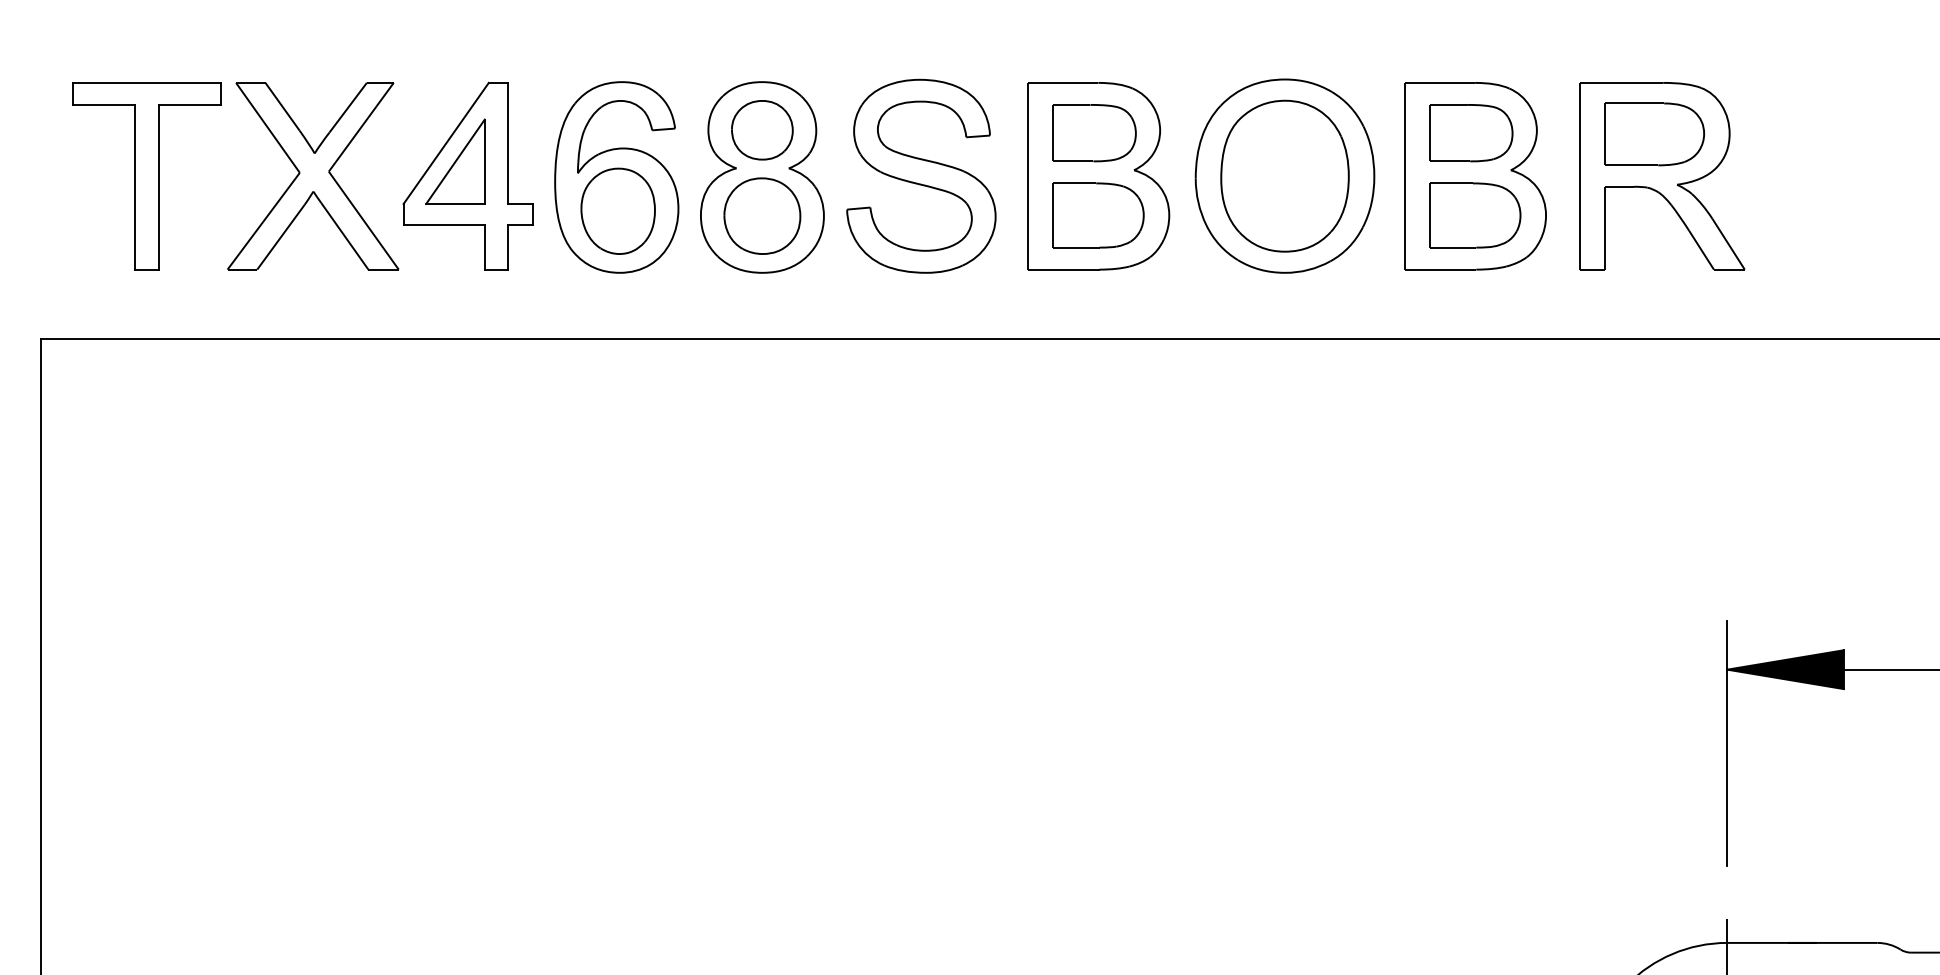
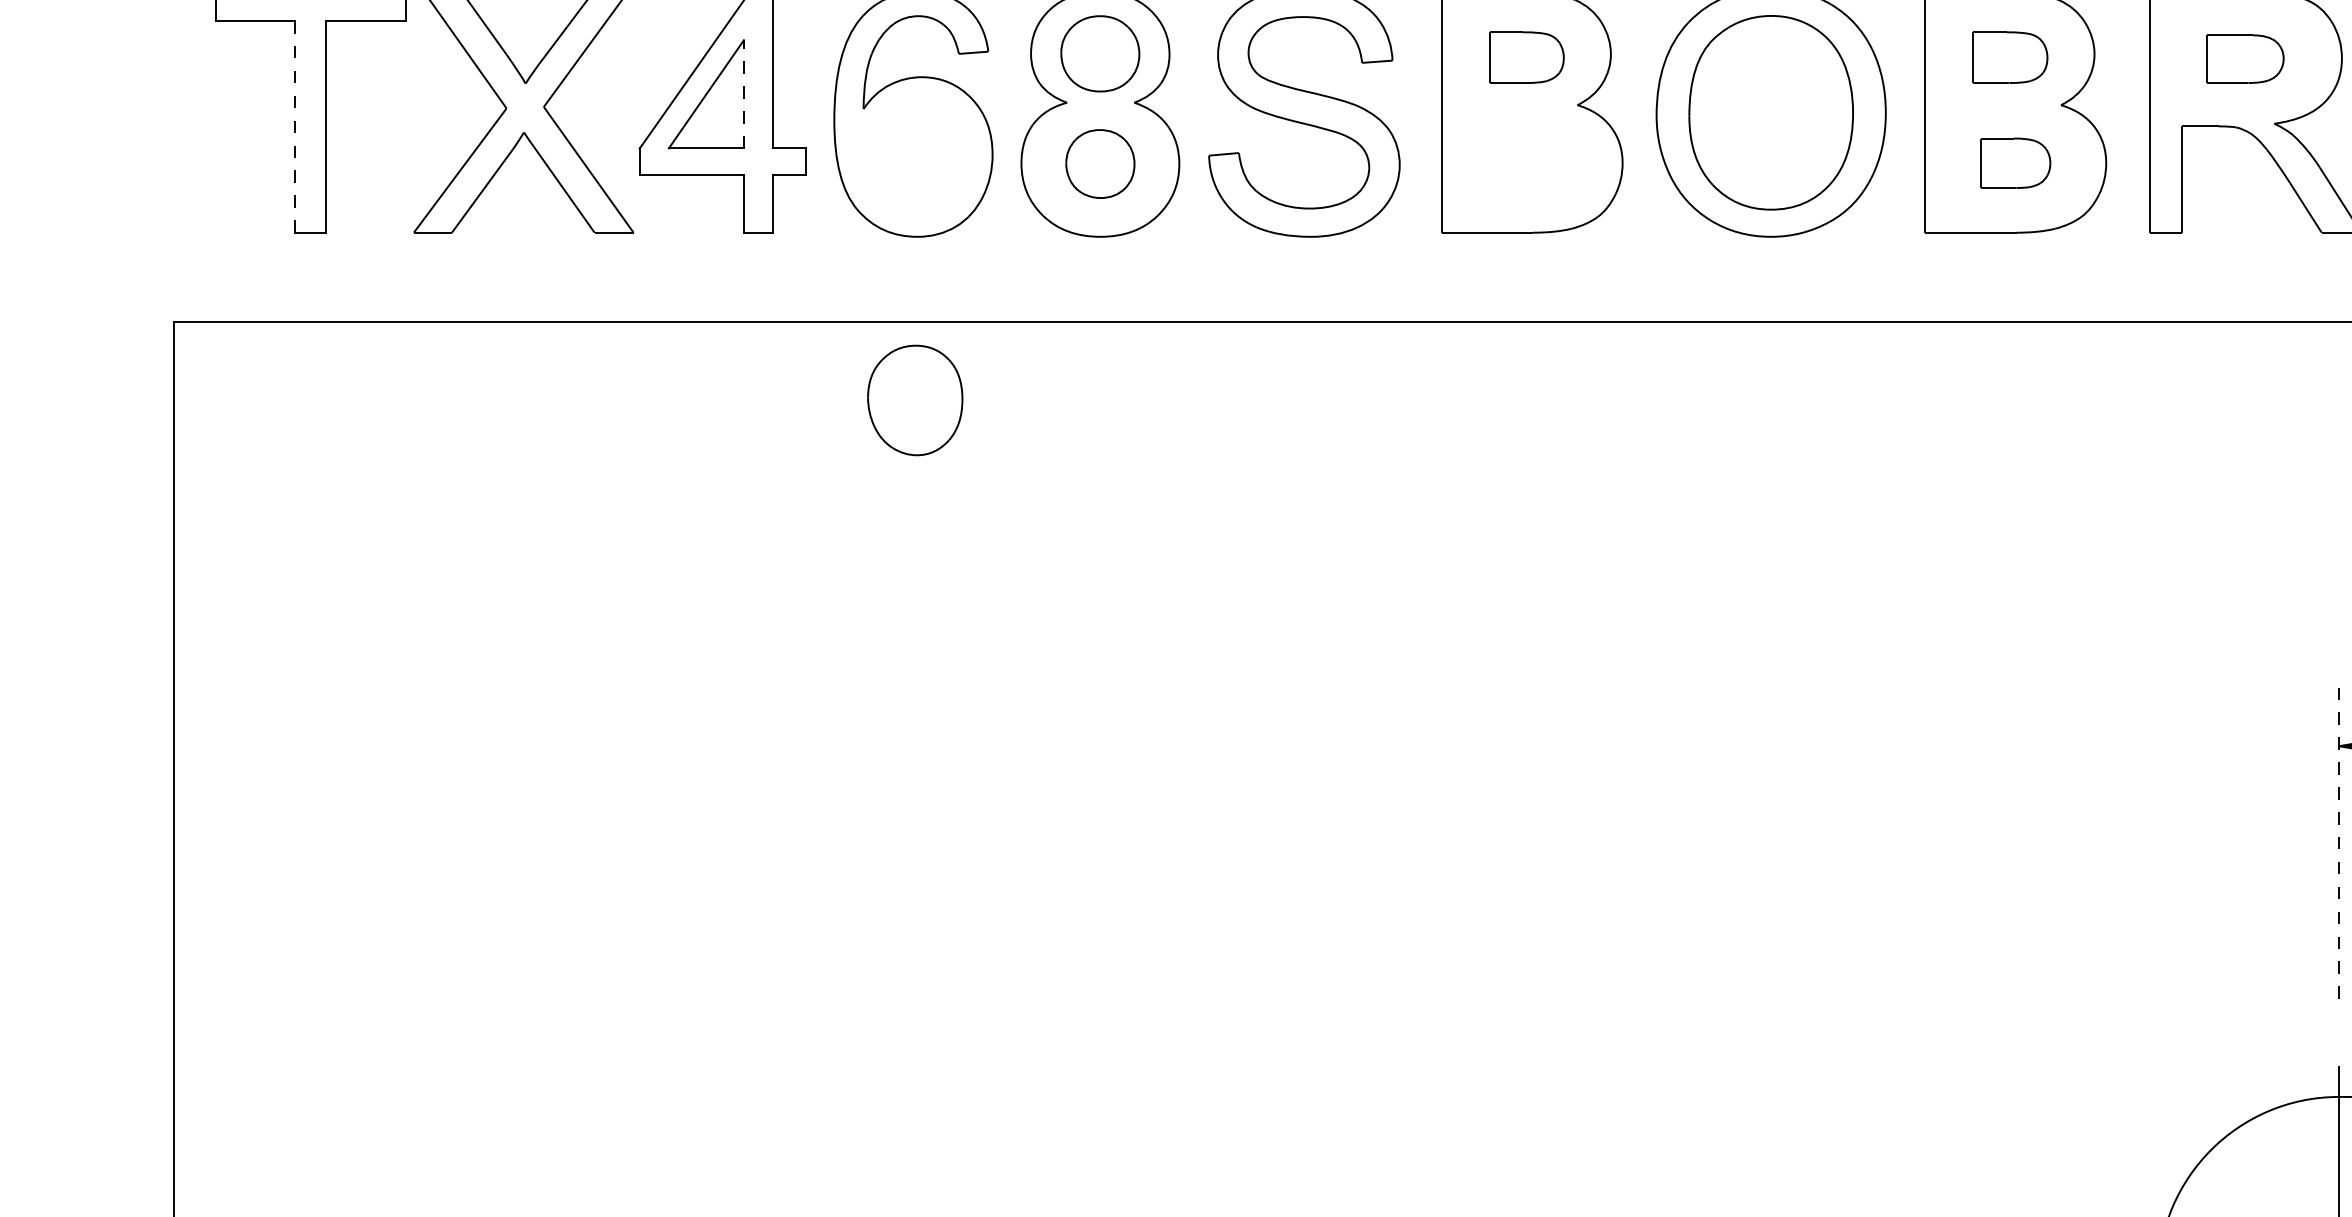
part: (1094, 133) -> (1526, 57), size x0.7
part: (1471, 133) -> (2010, 57), size x0.7
part: (1654, 134) -> (2245, 59), size x0.6
line: (484, 161) -> (743, 93), solid -> dashed
line: (134, 186) -> (294, 126), solid -> dashed
part: (617, 210) -> (914, 399), moved
part: (762, 215) -> (1100, 163), size x0.7
part: (1098, 215) -> (1531, 163), removed
part: (1475, 215) -> (2015, 163), size x0.6
line: (1727, 743) -> (2339, 840), solid -> dashed

